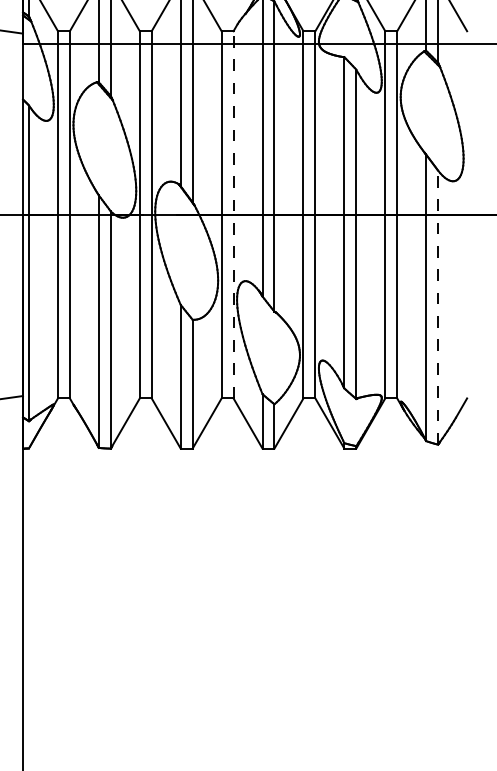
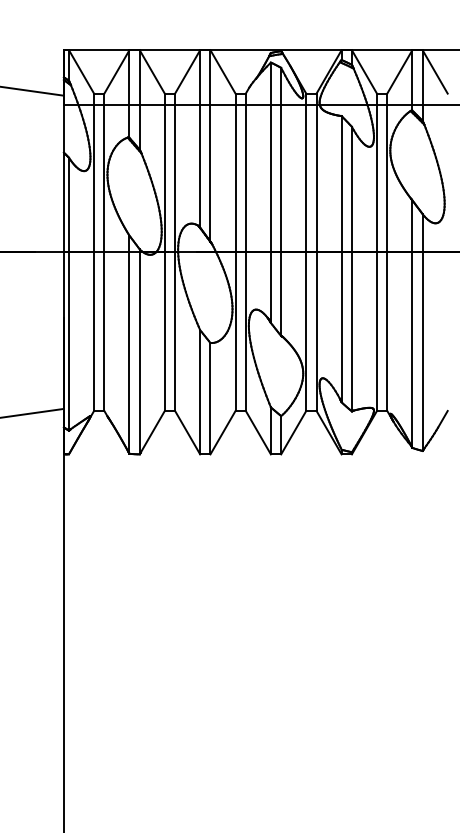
line: (233, 215) -> (245, 252), dashed -> solid
line: (437, 307) -> (422, 332), dashed -> solid

